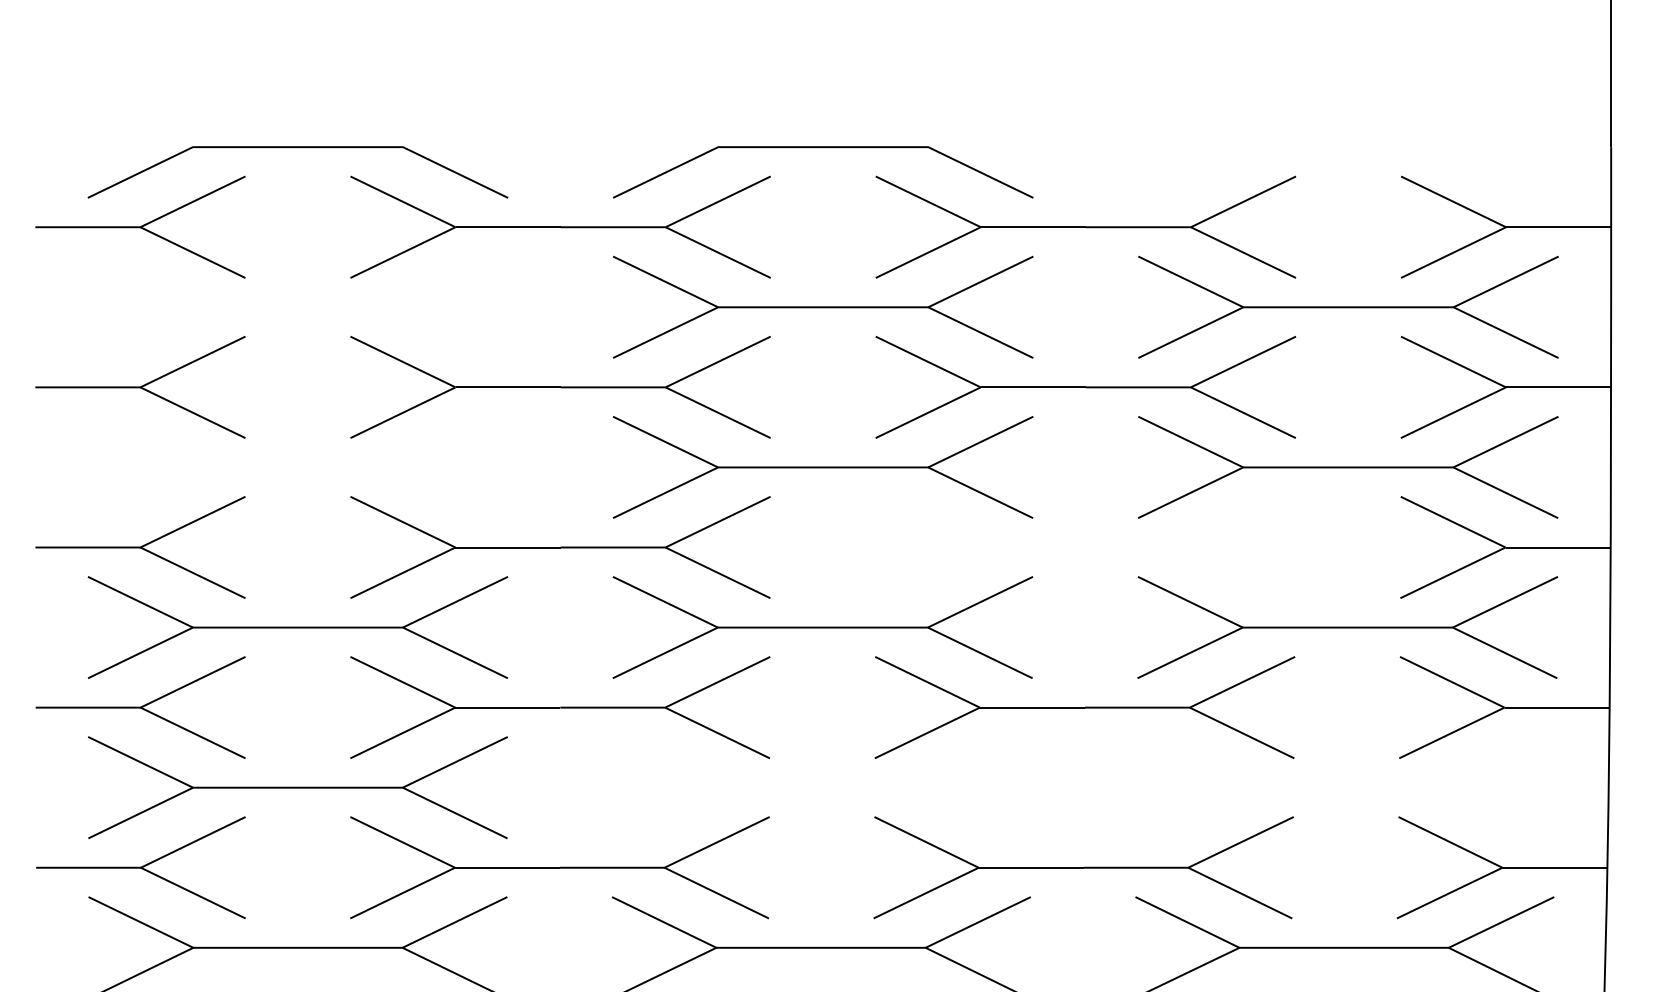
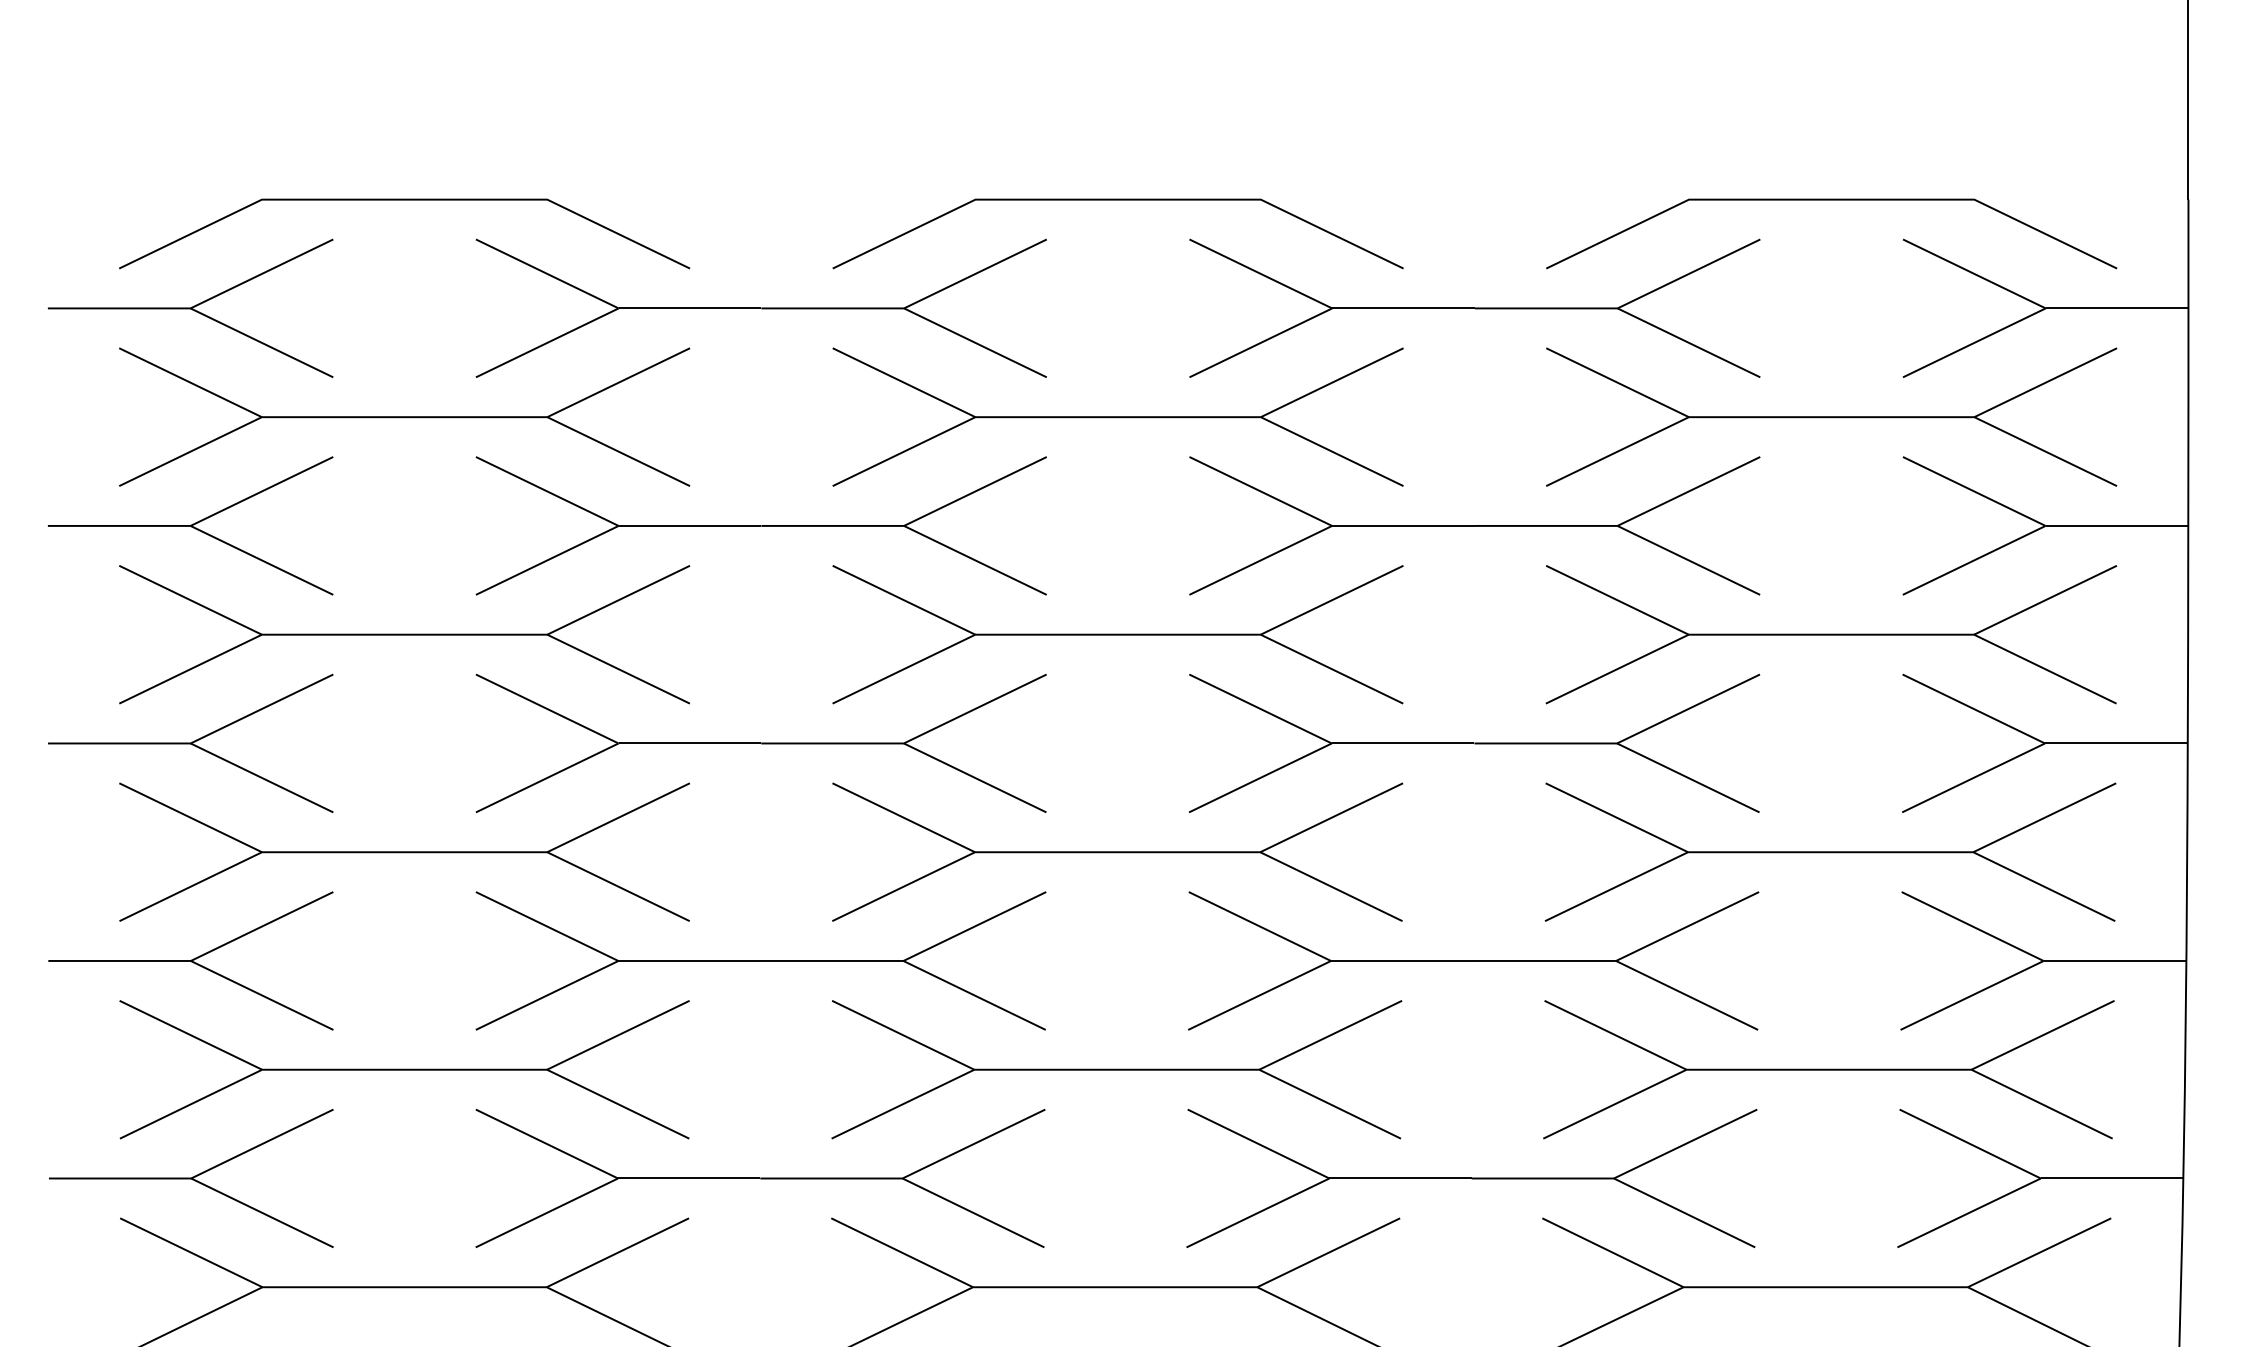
curve: (1348, 147) -> (1831, 200), added
part: (297, 306) -> (403, 416), added
part: (297, 467) -> (403, 634), added
part: (1085, 547) -> (1474, 743), added
part: (822, 787) -> (1117, 1069), added
part: (1346, 787) -> (1828, 1069), added

